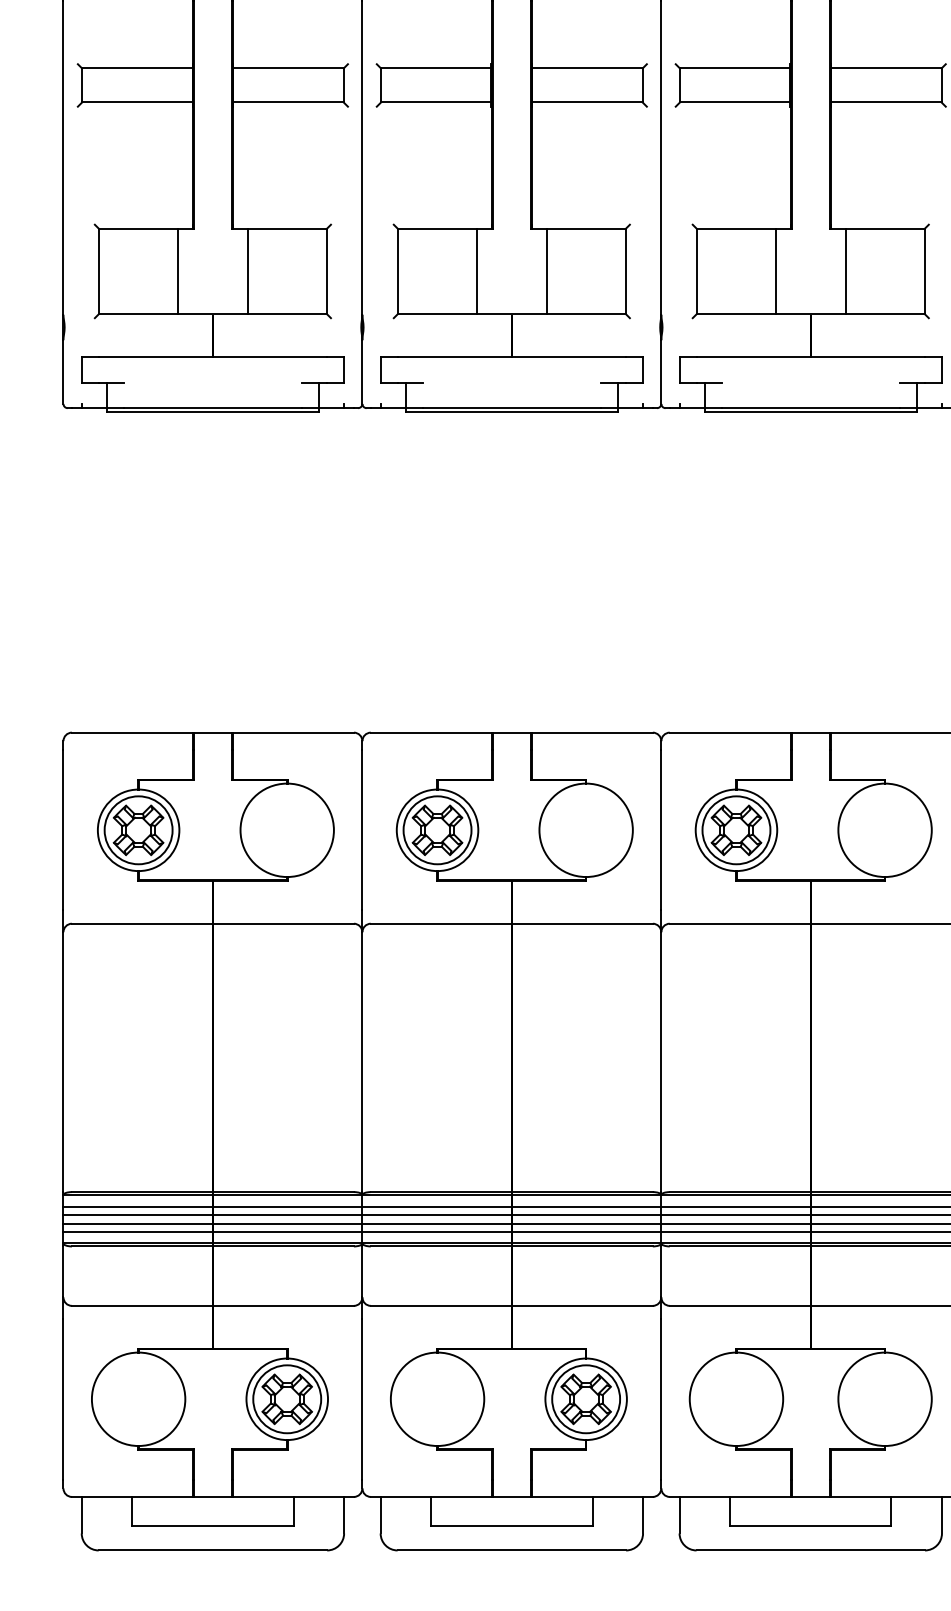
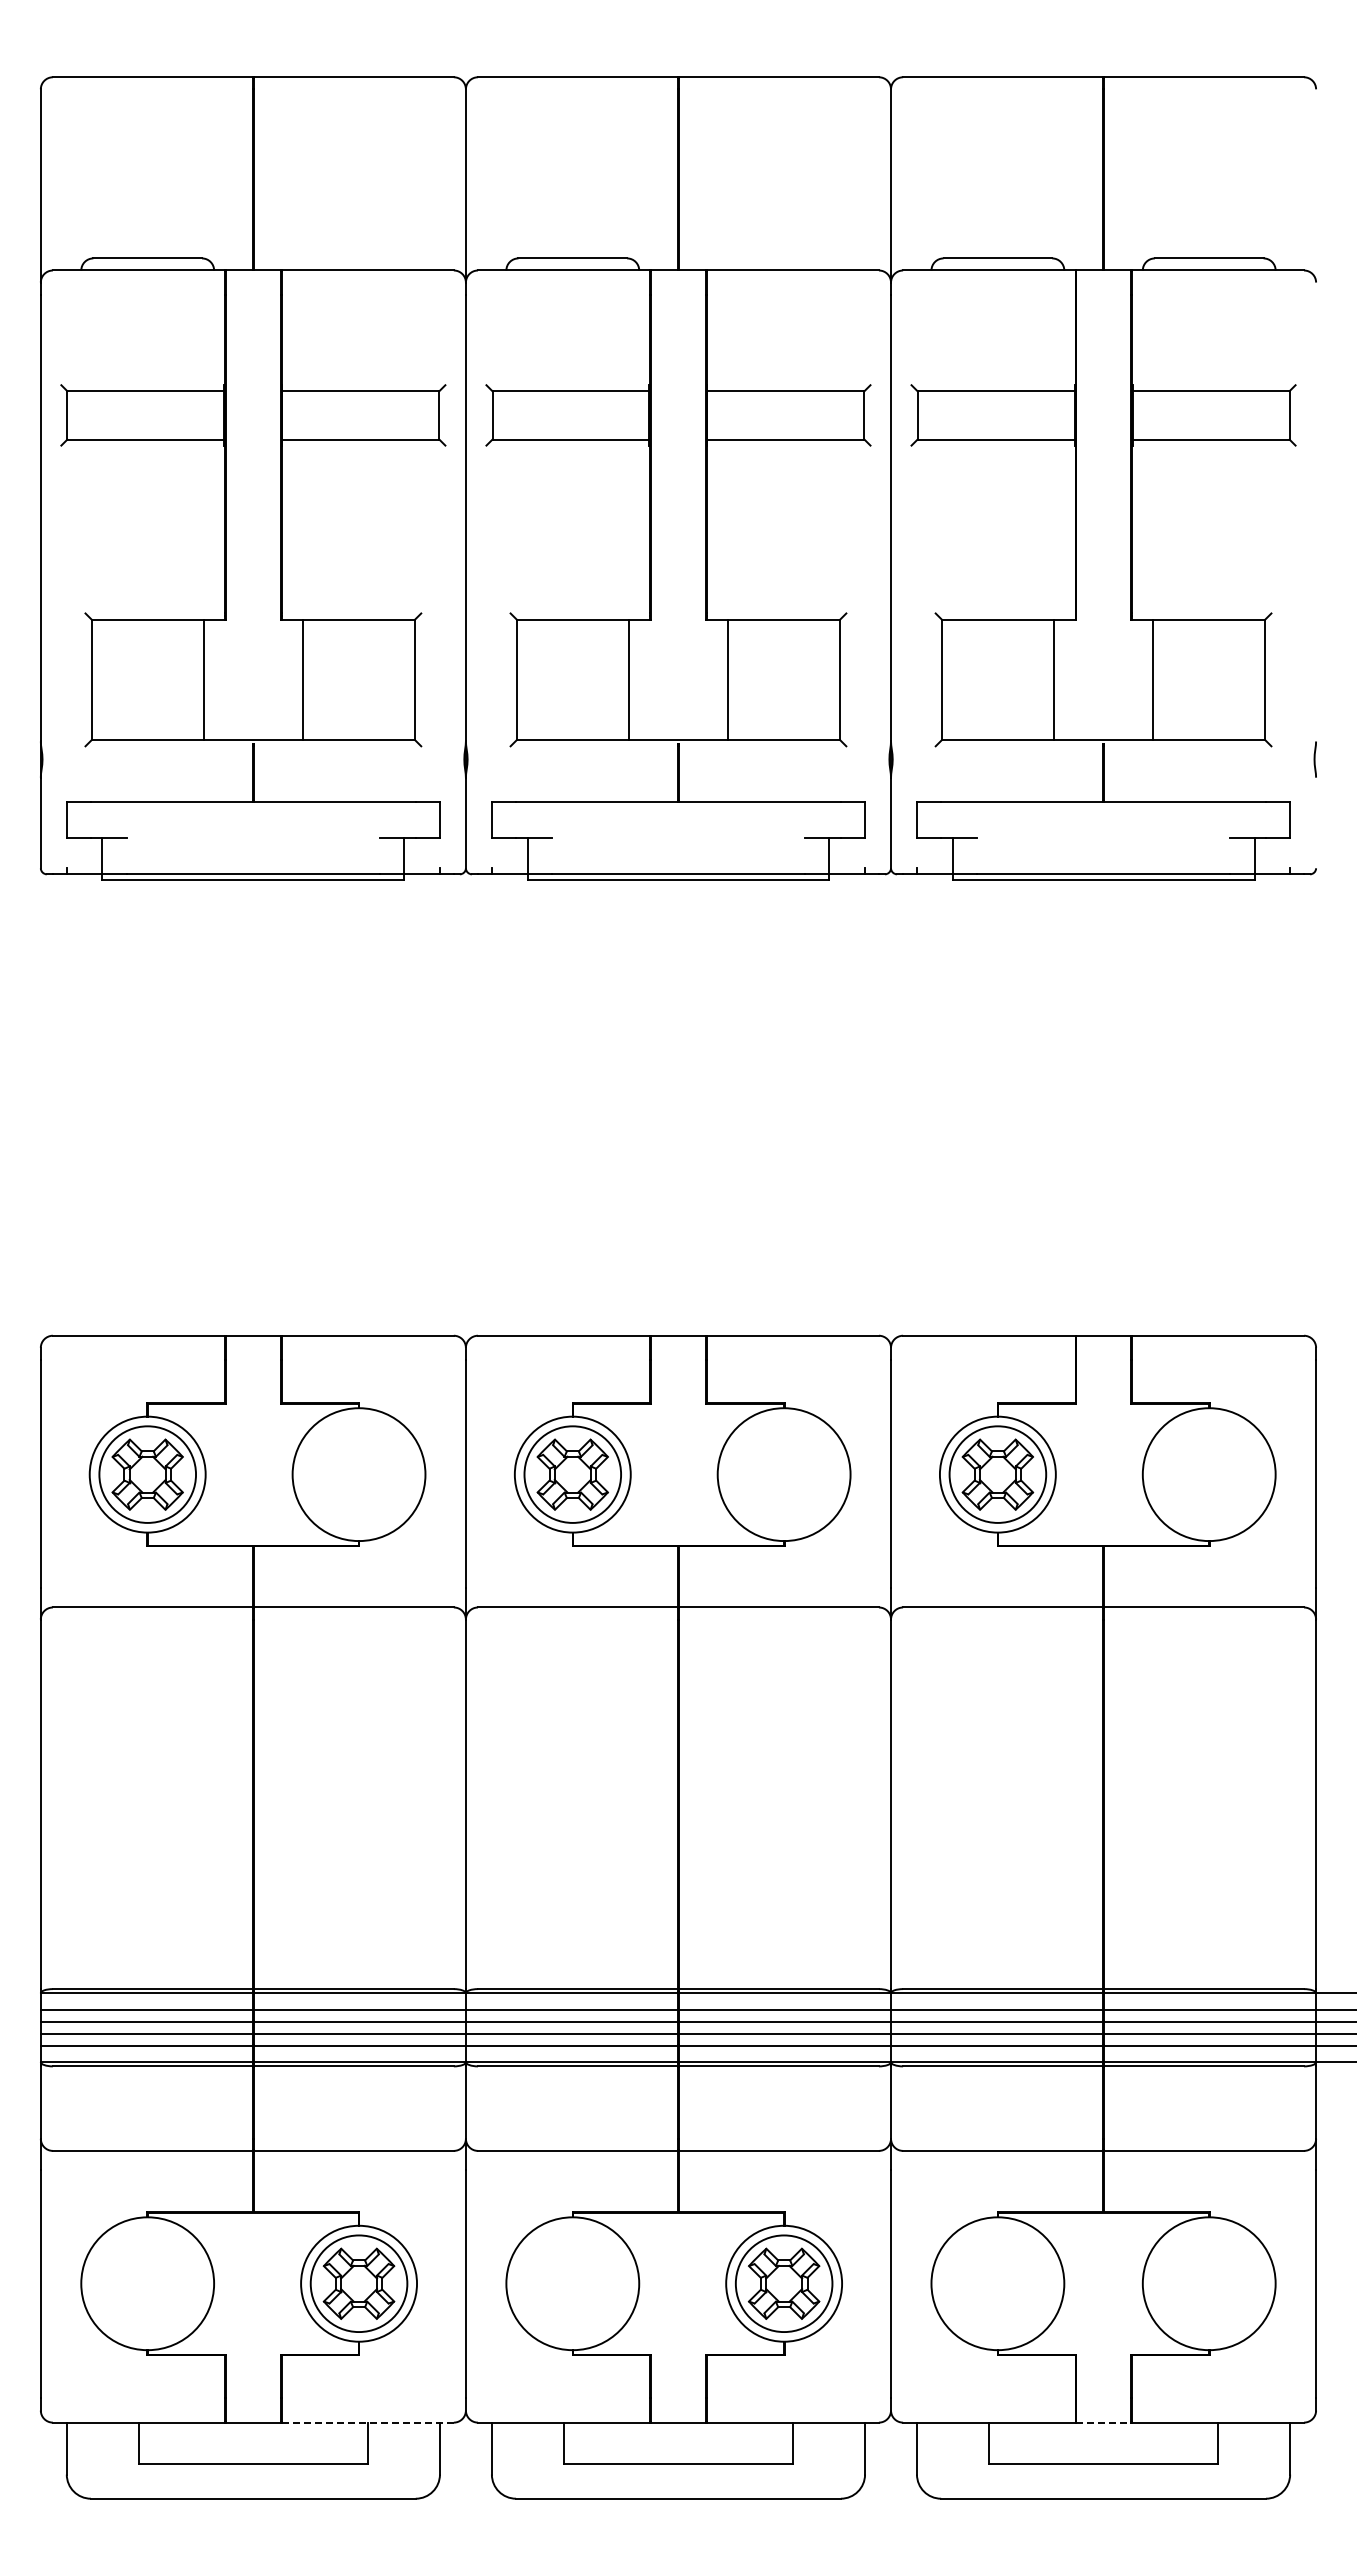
line: (293, 1496) -> (368, 2422), solid -> dashed
line: (811, 1496) -> (1104, 2422), solid -> dashed

